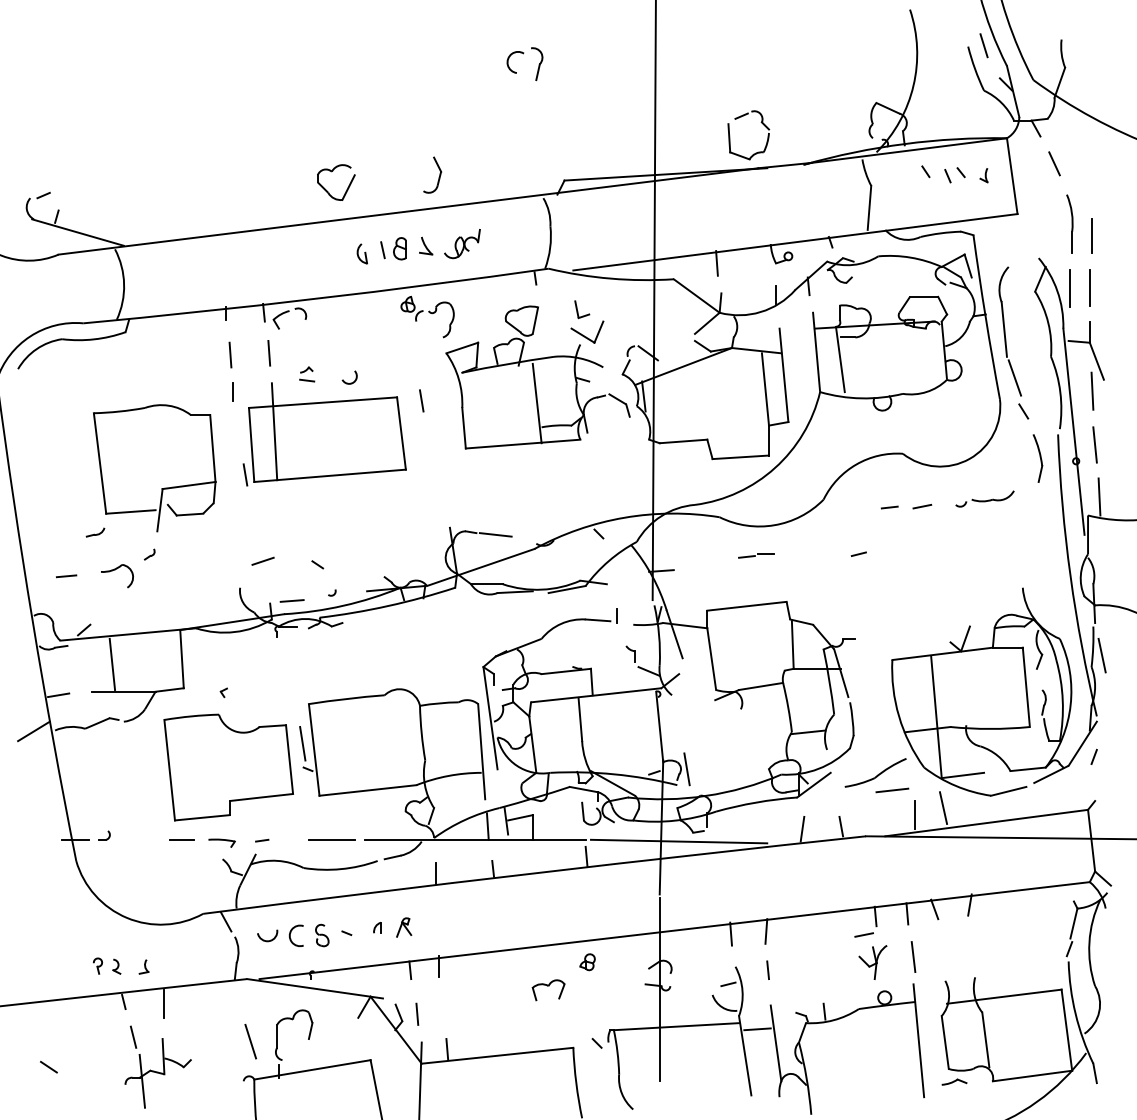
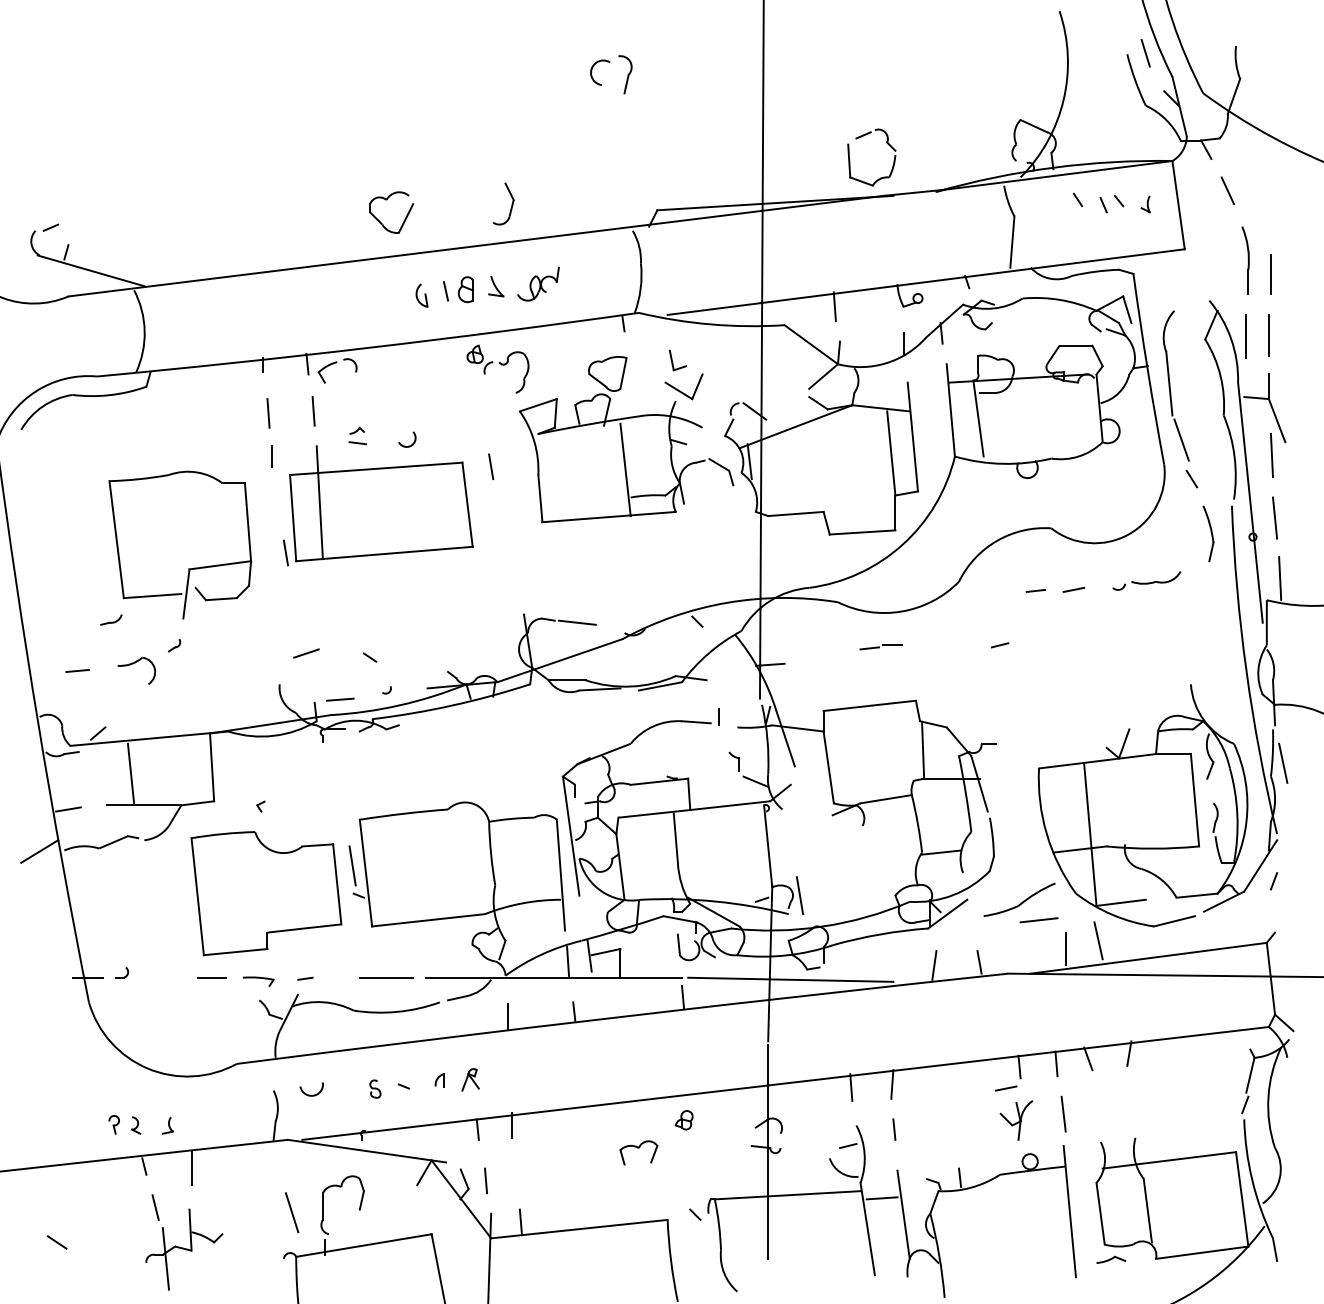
line: (226, 921) -> (263, 1072), removed
part: (322, 934) -> (375, 1088), size x0.7
arc: (290, 935) -> (338, 1089), removed

